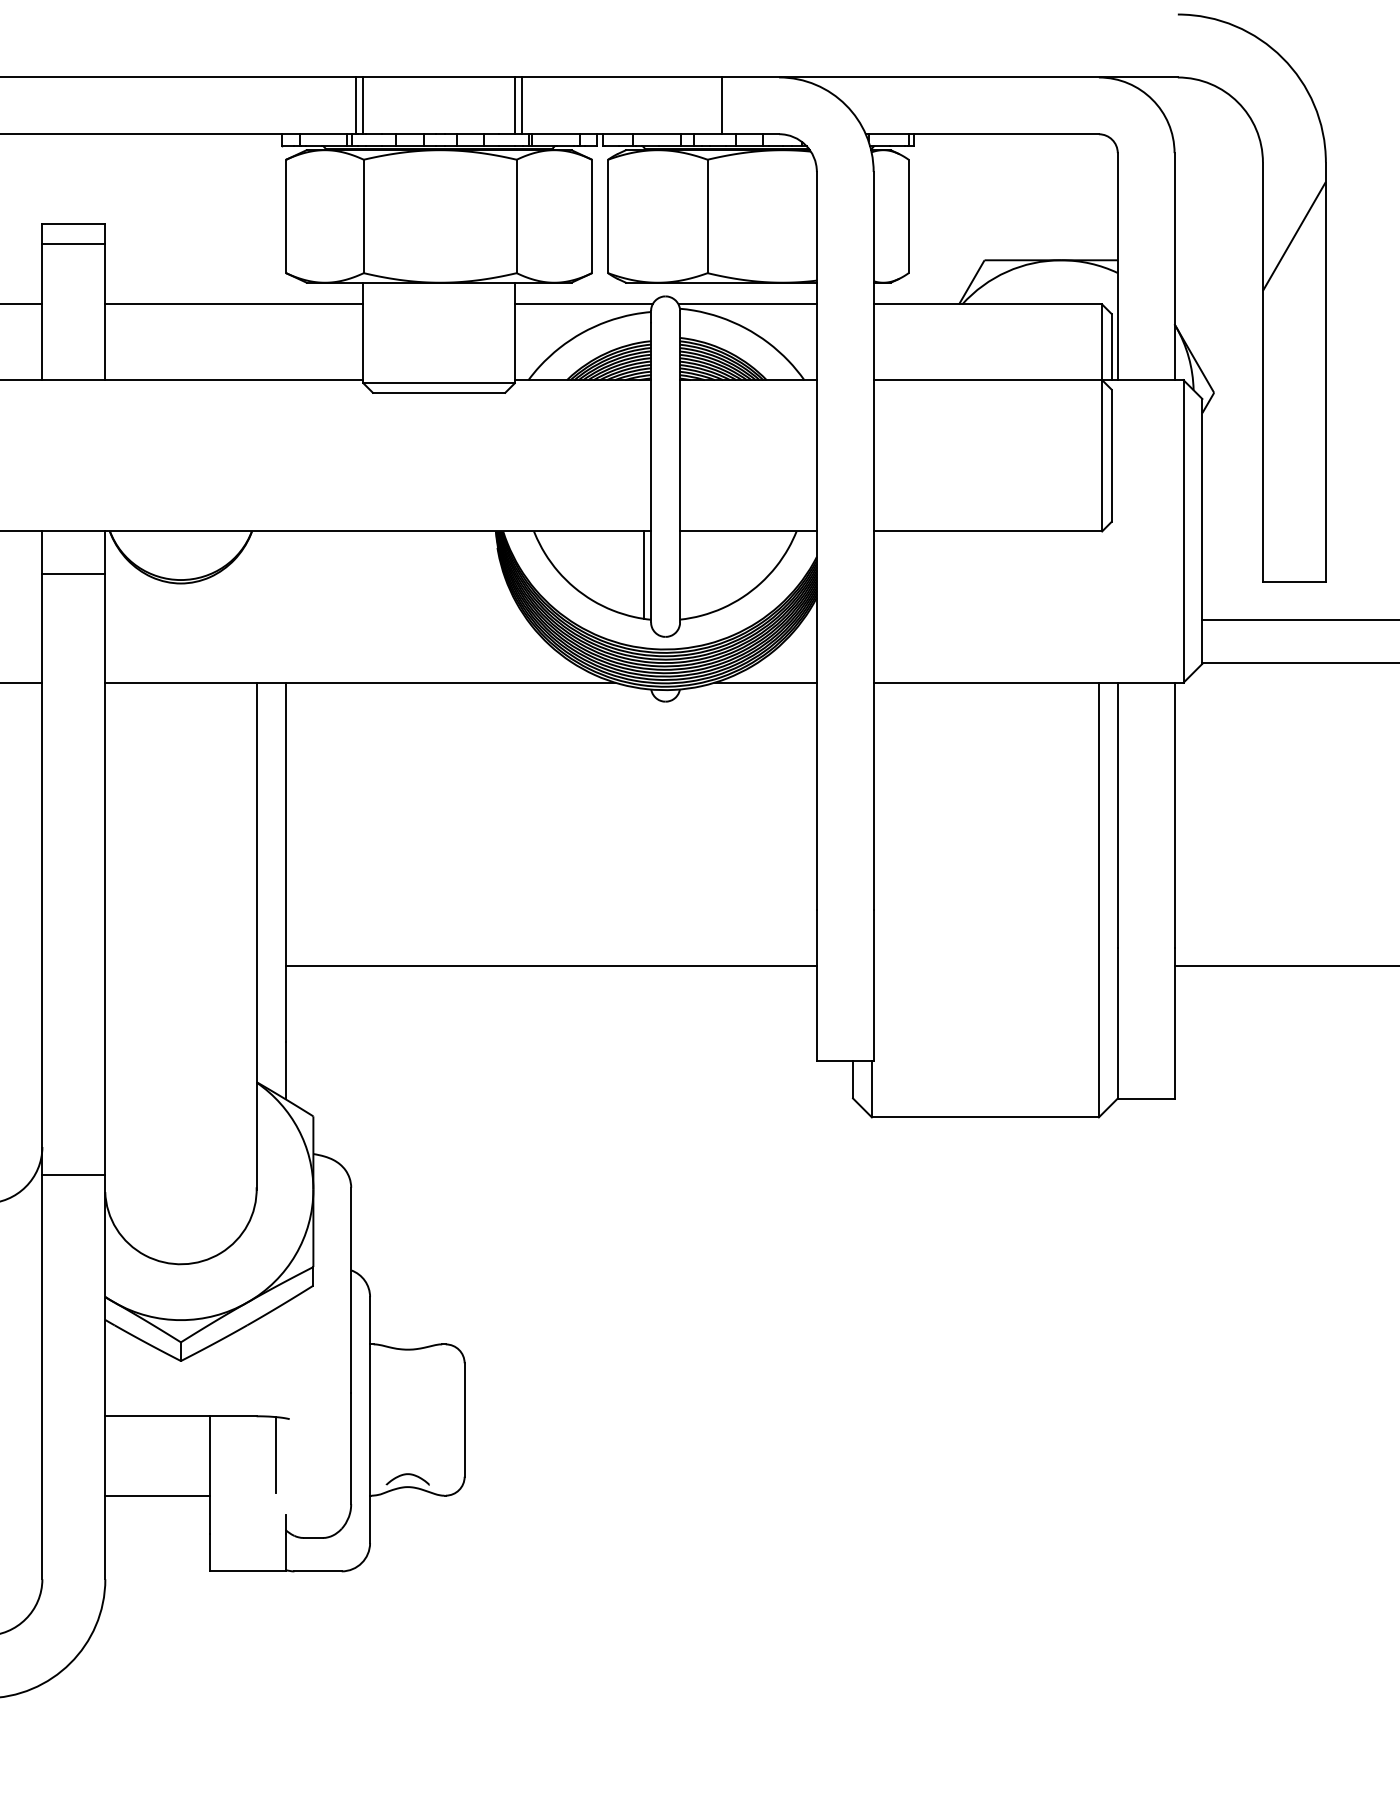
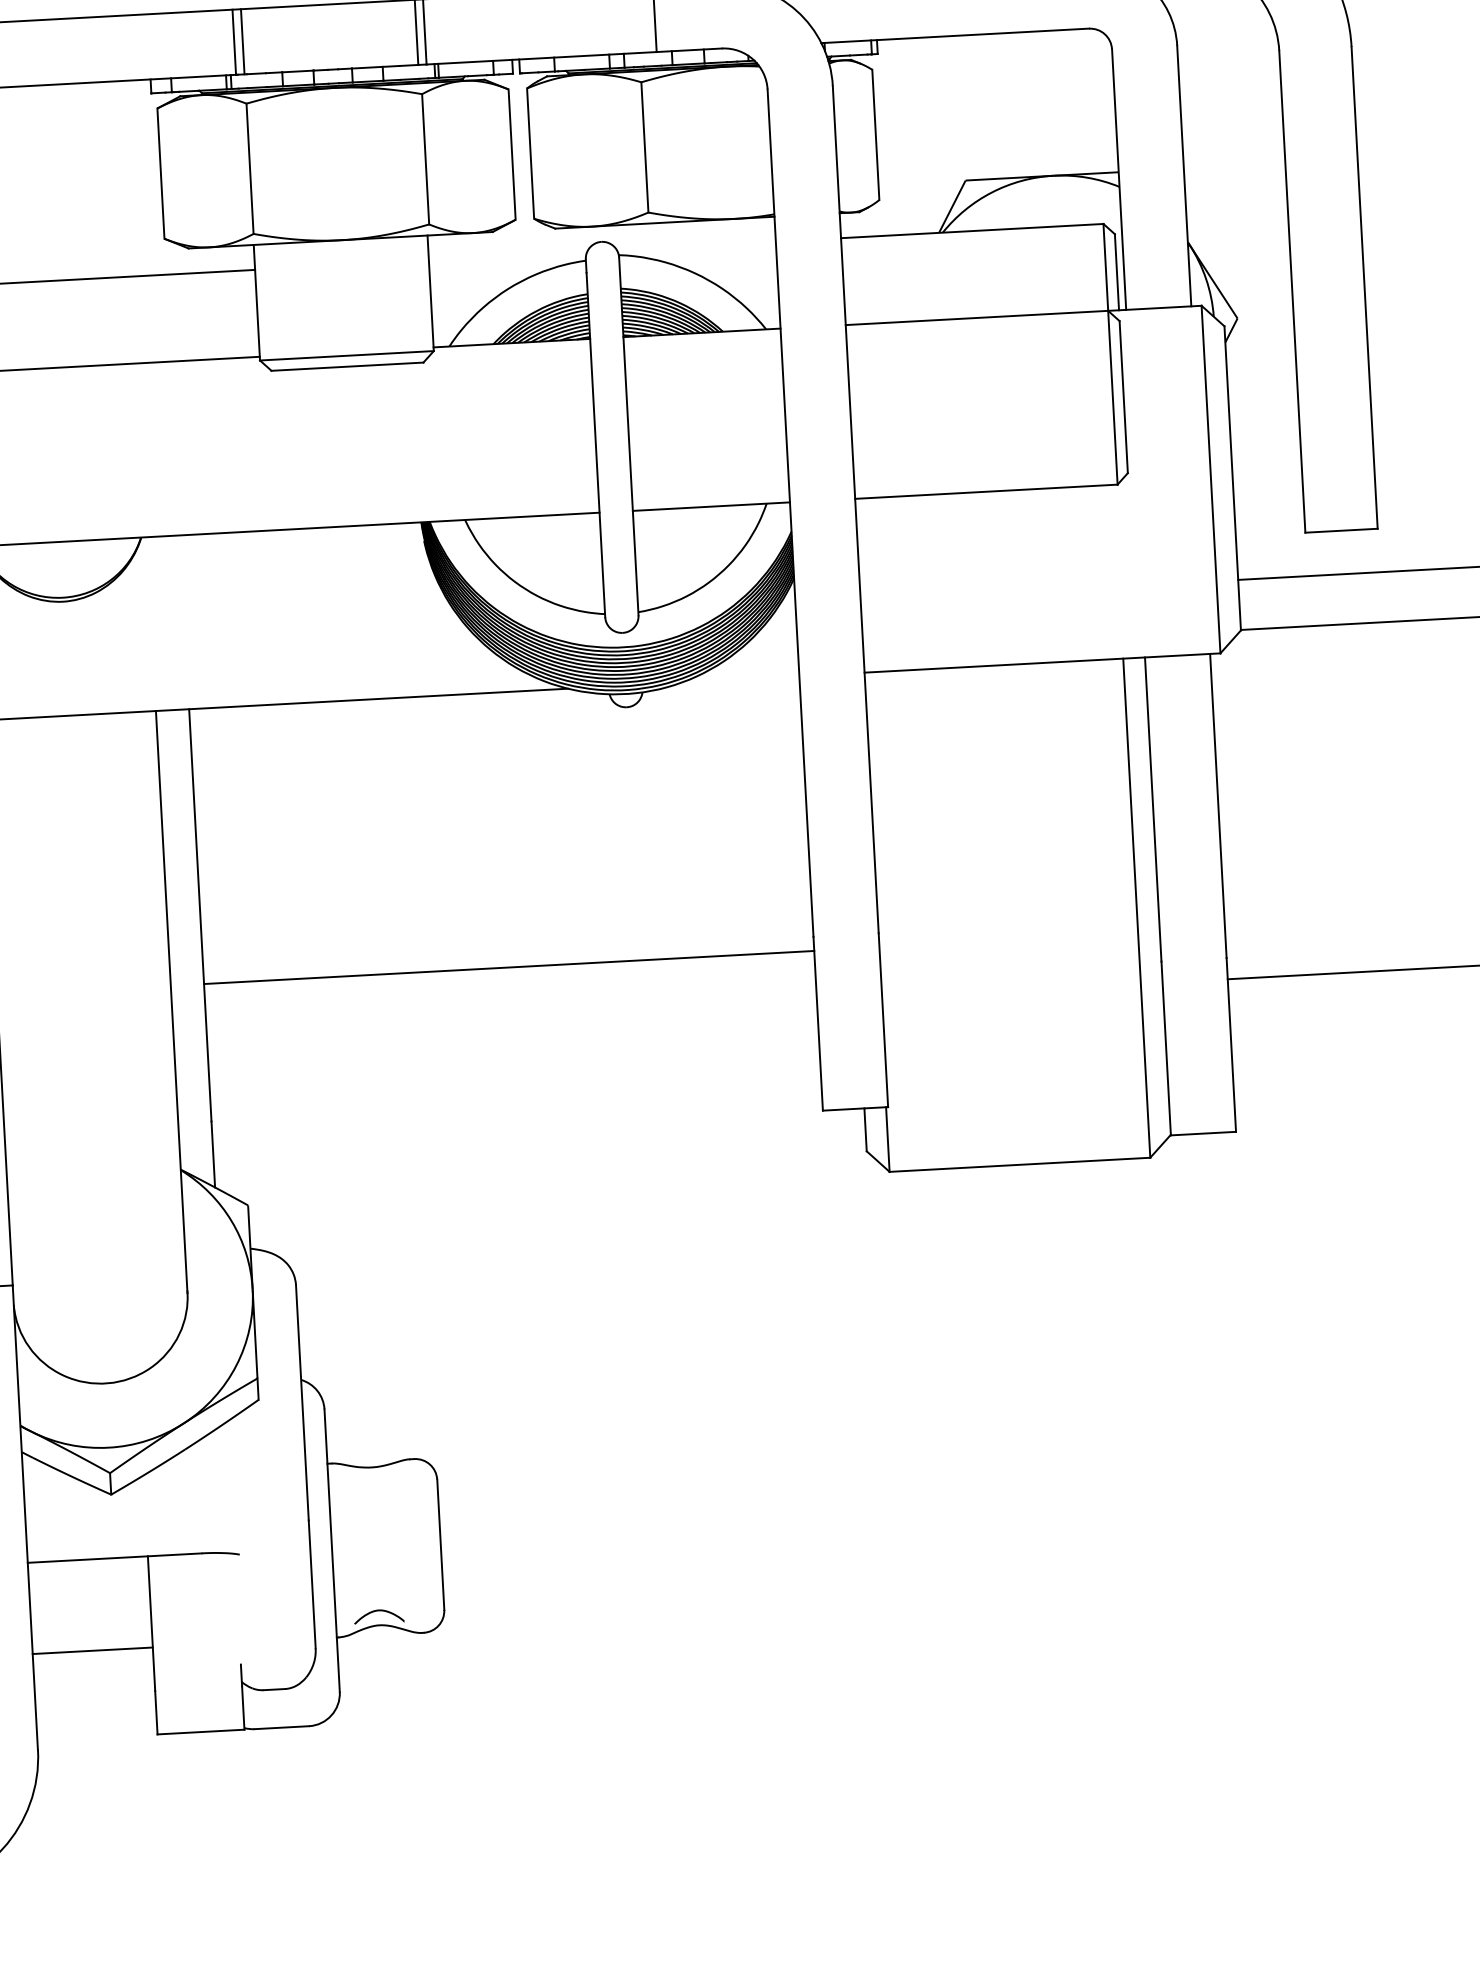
hatch: (1293, 235) -> (1318, 132), removed
line: (583, 304) -> (507, 256), removed
line: (747, 304) -> (696, 246), removed
line: (644, 574) -> (594, 562), removed
line: (765, 682) -> (740, 679), removed
line: (550, 966) -> (508, 968), moved
line: (275, 1454) -> (225, 1596), removed

